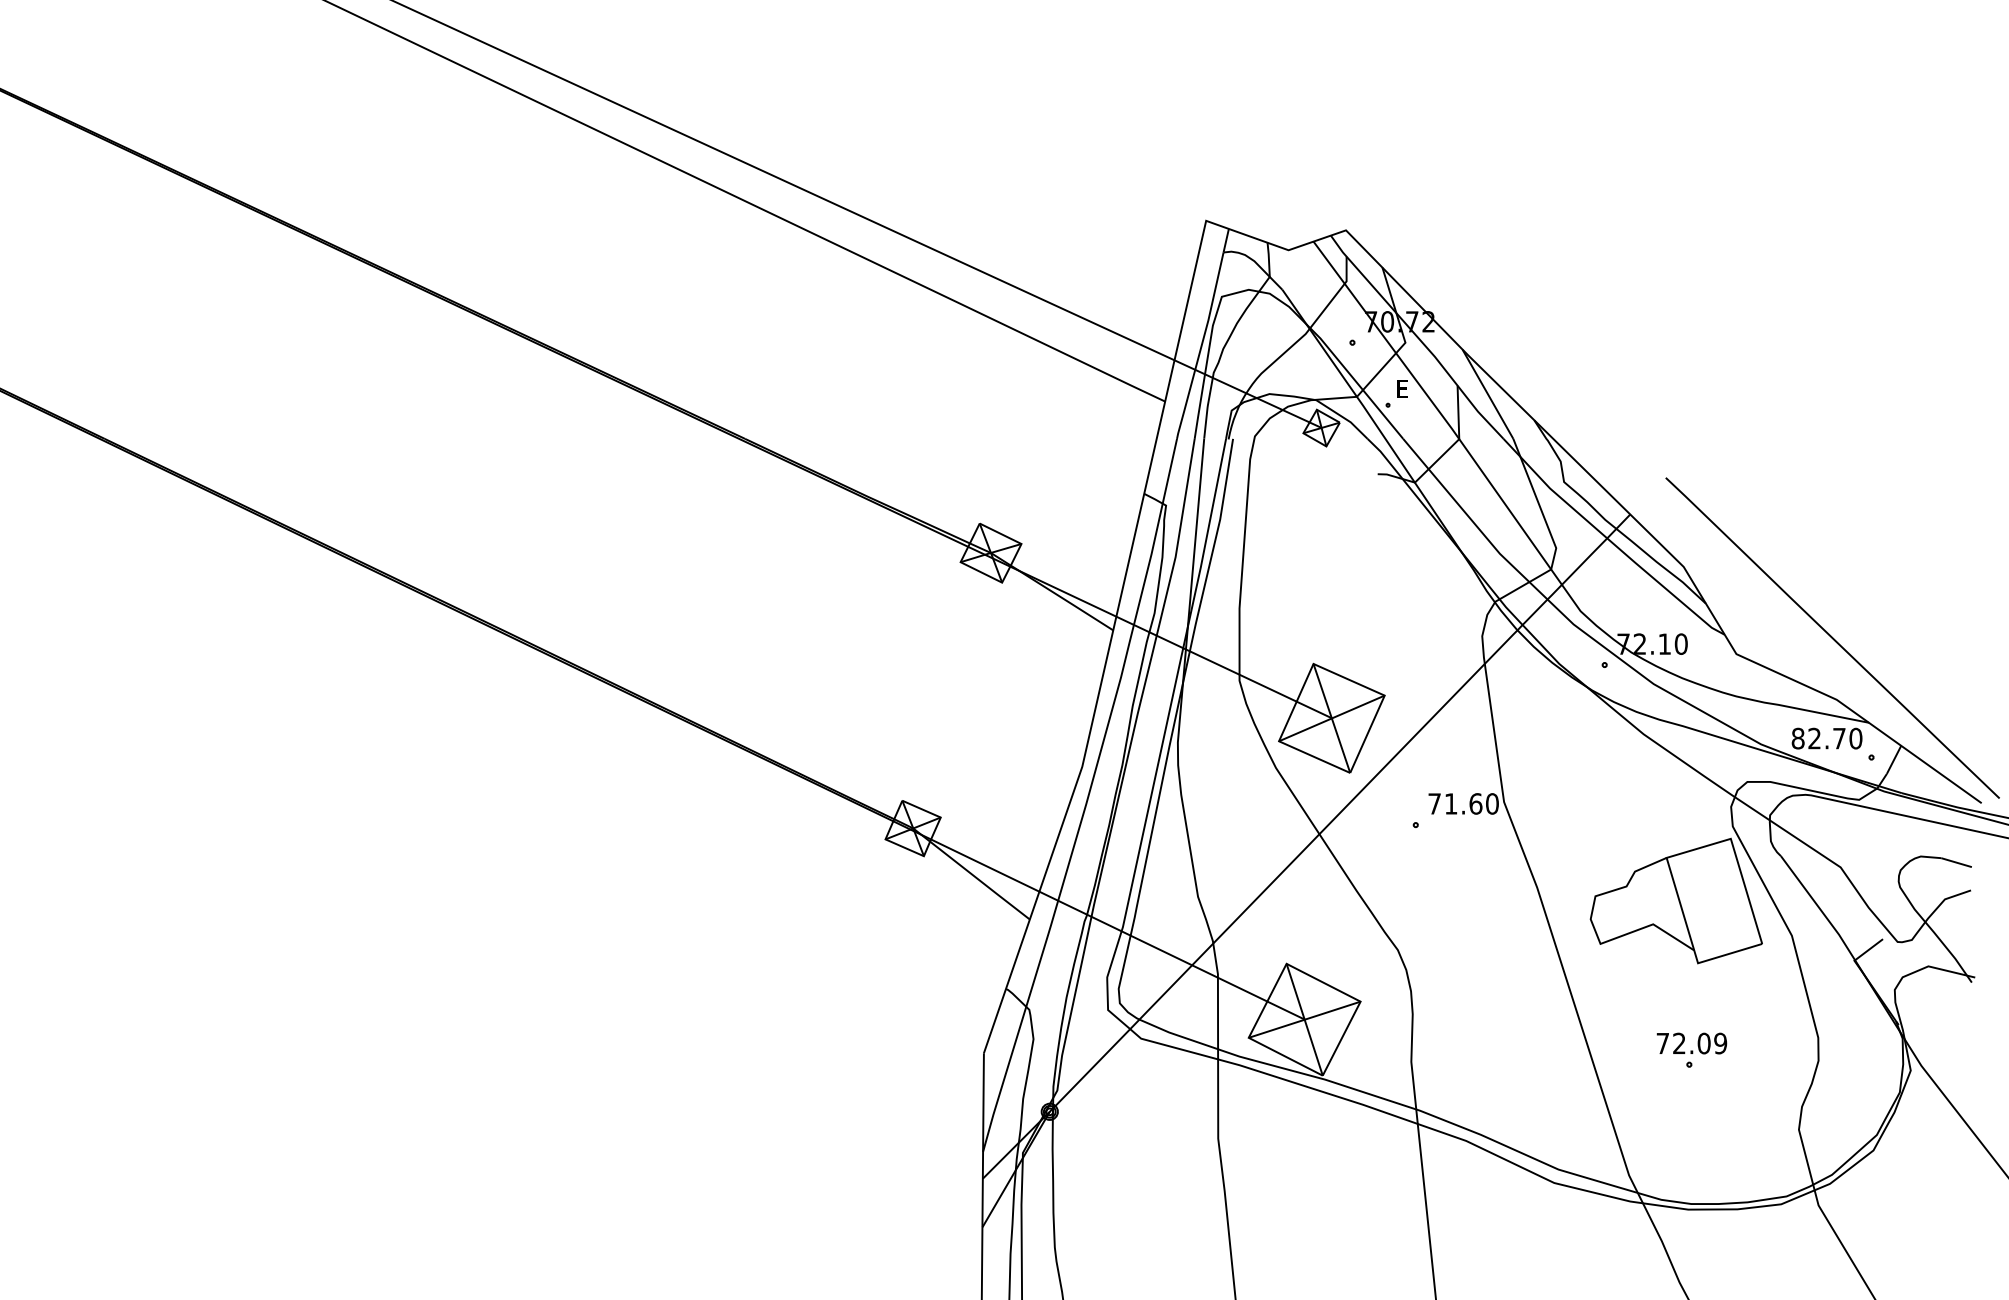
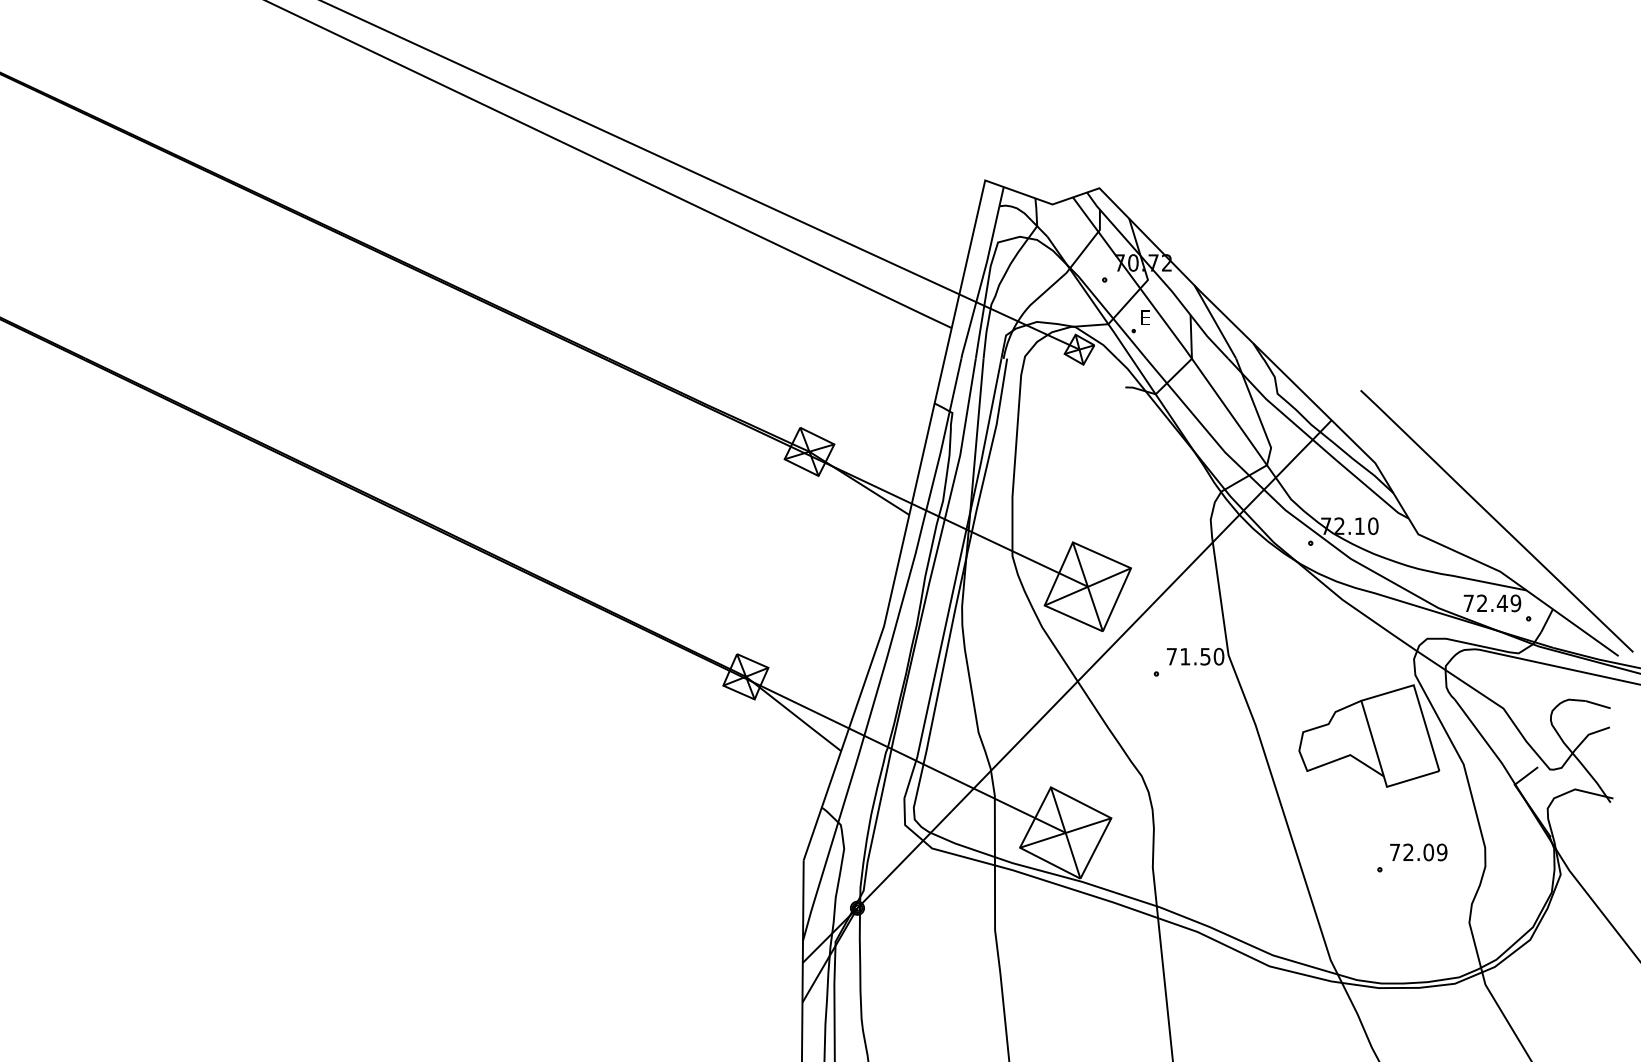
text: (1826, 738) -> (1491, 603), 82.70 -> 72.49
text: (1475, 803) -> (1205, 656), 71.60 -> 71.50
text: (1691, 1043) -> (1418, 852), moved

